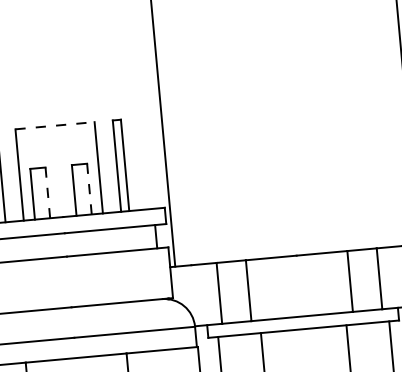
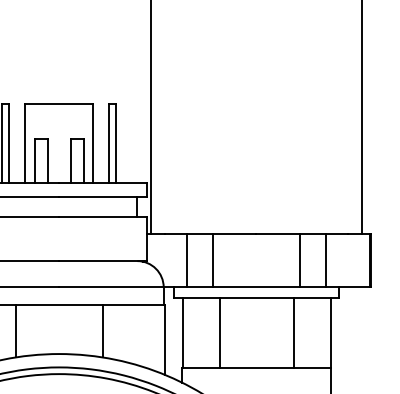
line: (55, 125) -> (59, 103), dashed -> solid
line: (89, 189) -> (83, 161), dashed -> solid
line: (47, 193) -> (47, 161), dashed -> solid

